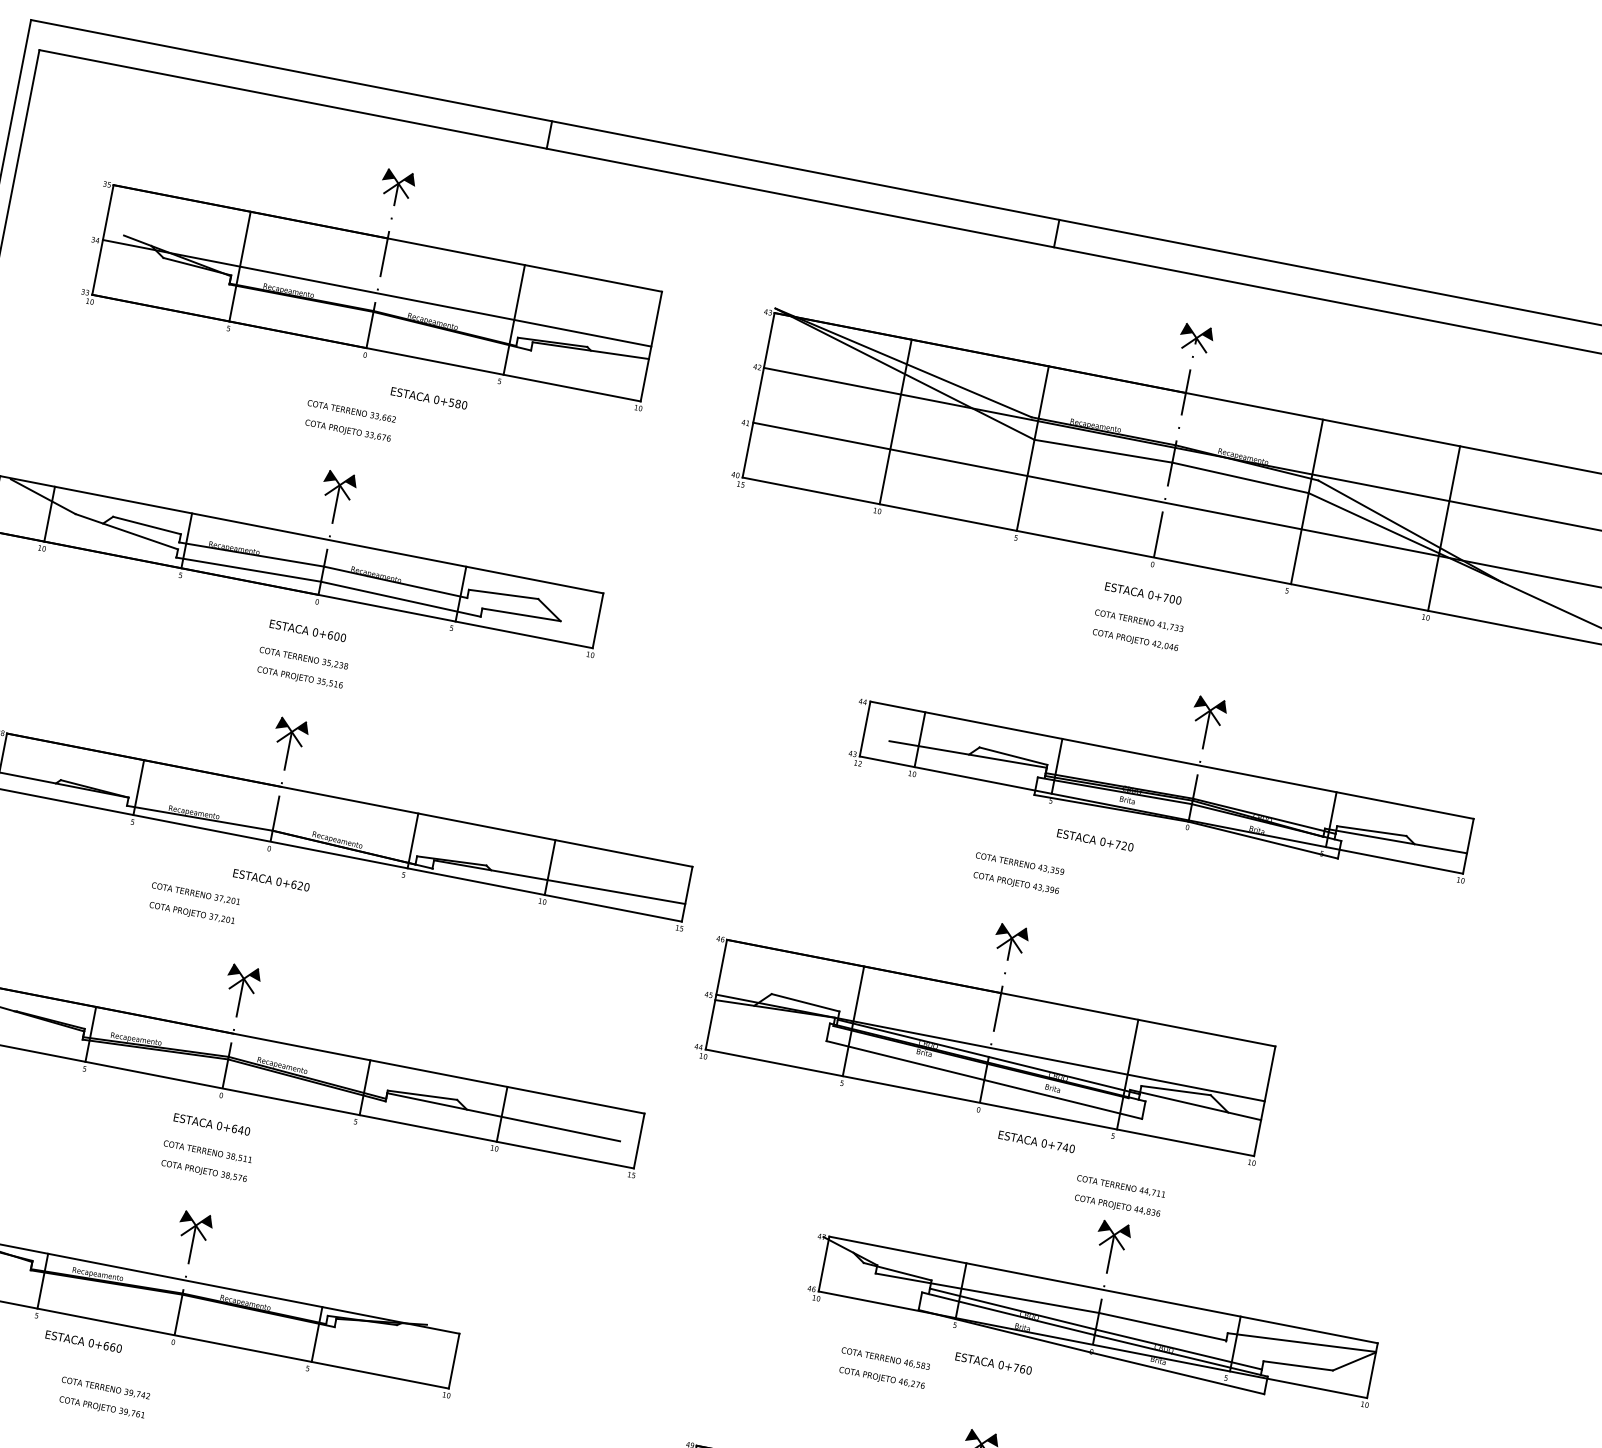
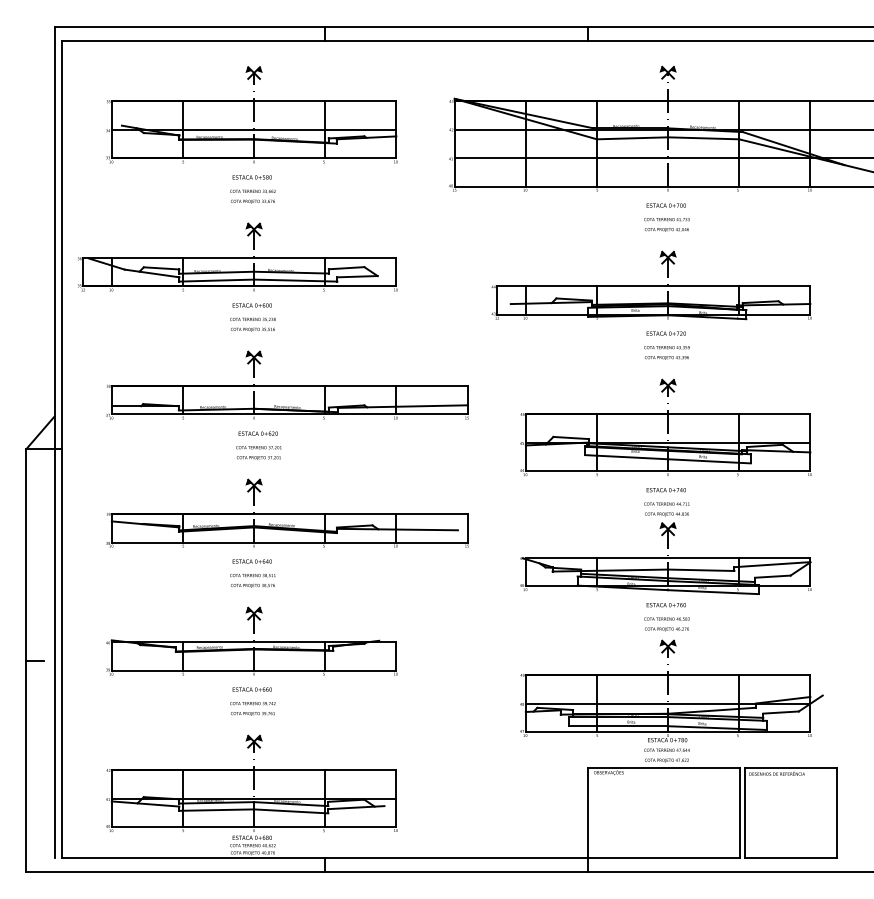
text: (427, 398) -> (251, 177), moved
part: (1167, 758) -> (651, 285), moved
text: (1017, 872) -> (666, 352), moved
text: (193, 902) -> (258, 452), moved
part: (991, 1017) -> (665, 427), moved
part: (1101, 1271) -> (665, 548), moved
text: (82, 1341) -> (251, 689), moved
text: (882, 1368) -> (666, 624), moved
text: (103, 1397) -> (252, 708), moved

